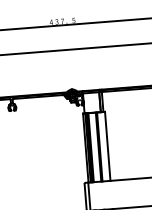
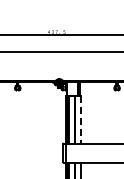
line: (107, 145) -> (80, 119), solid -> dashed

